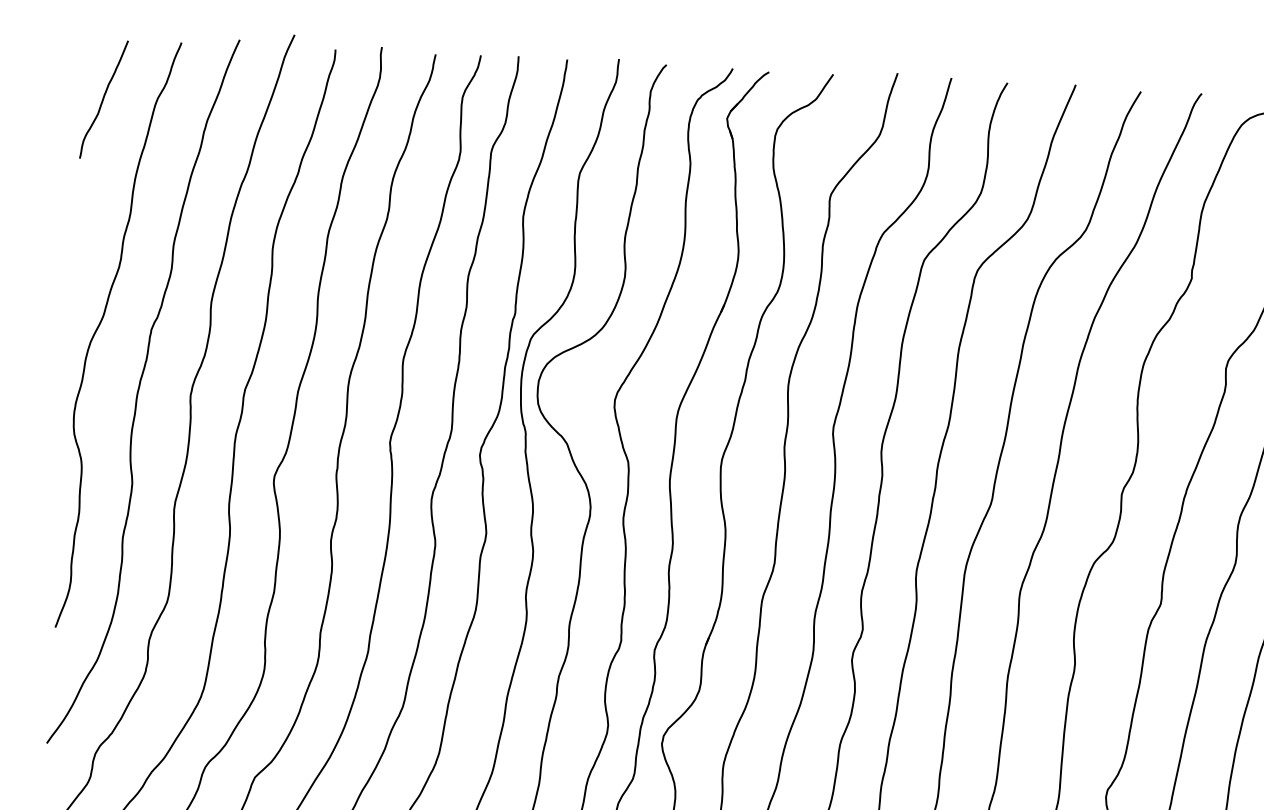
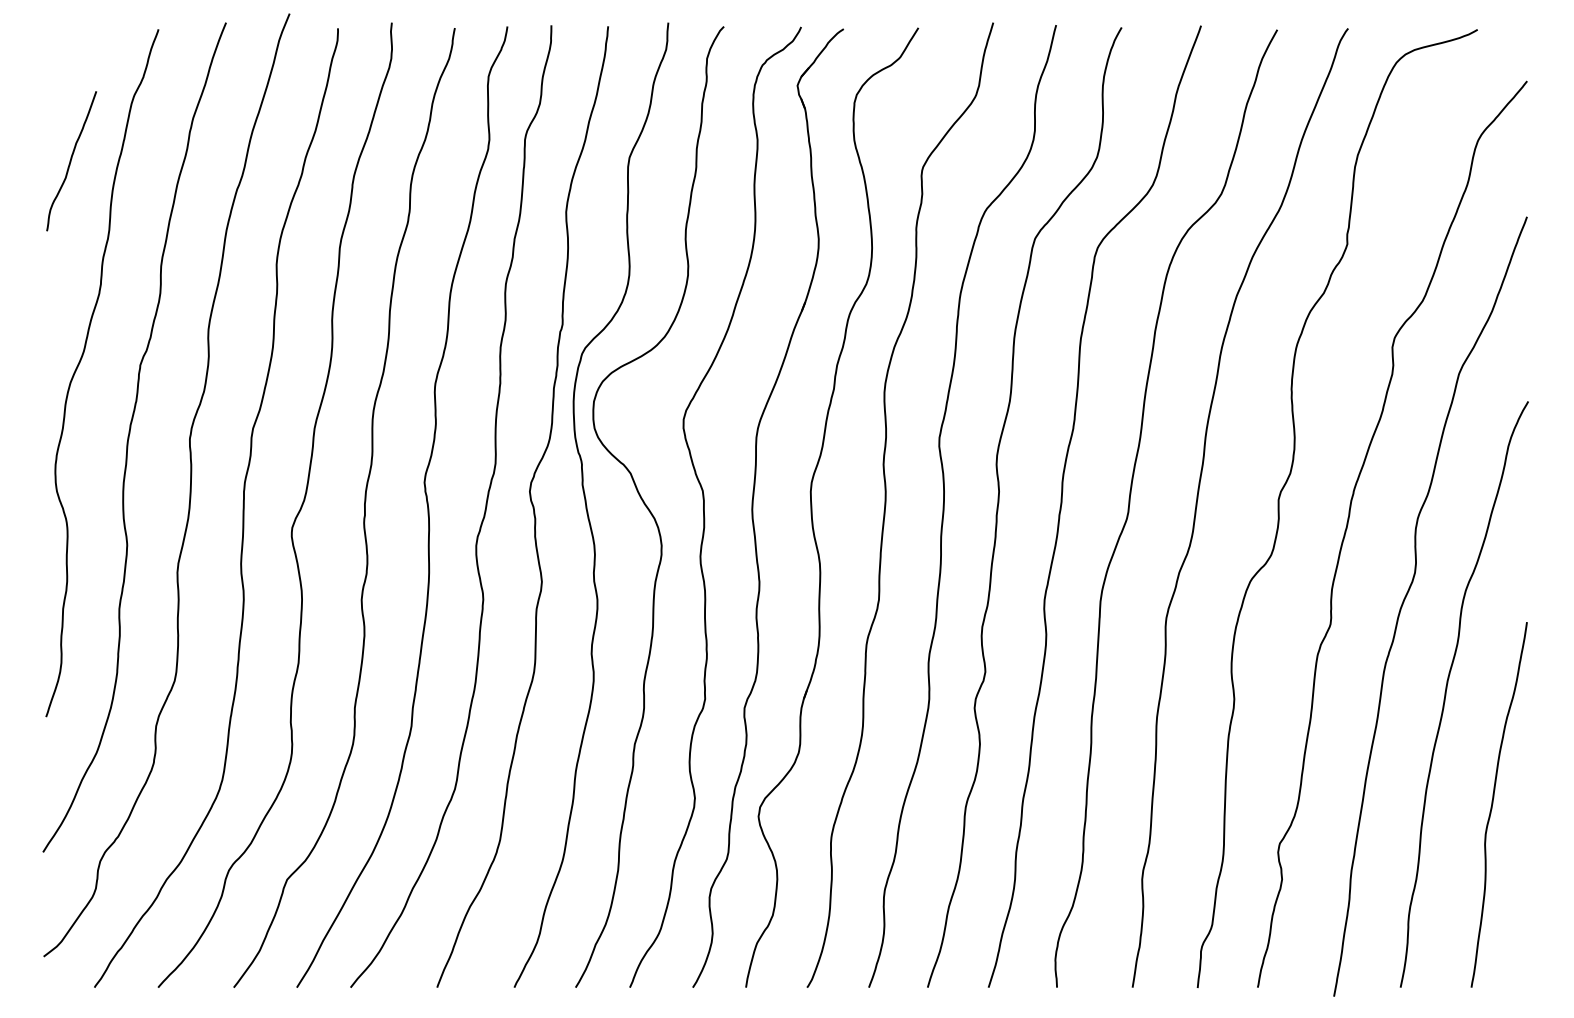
curve: (103, 99) -> (71, 161), moved

